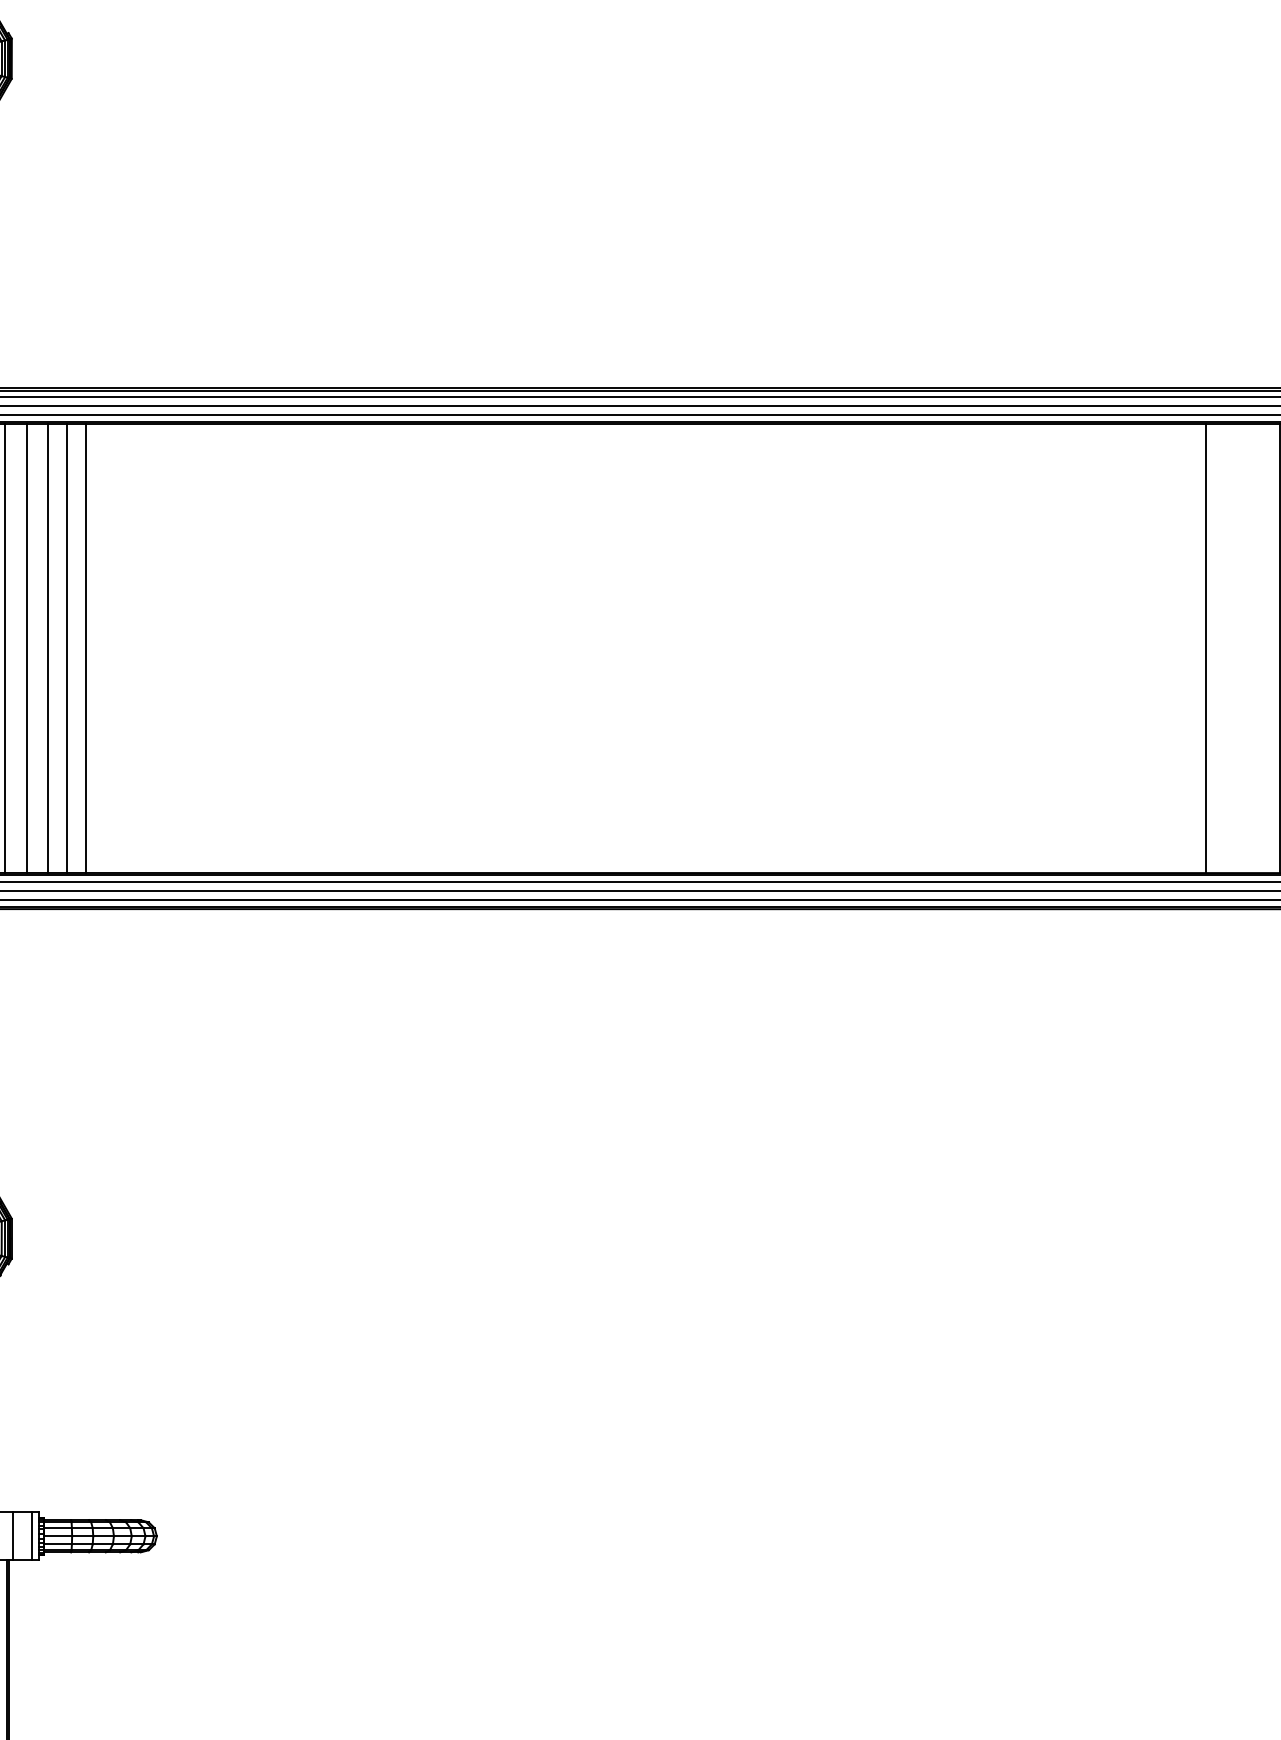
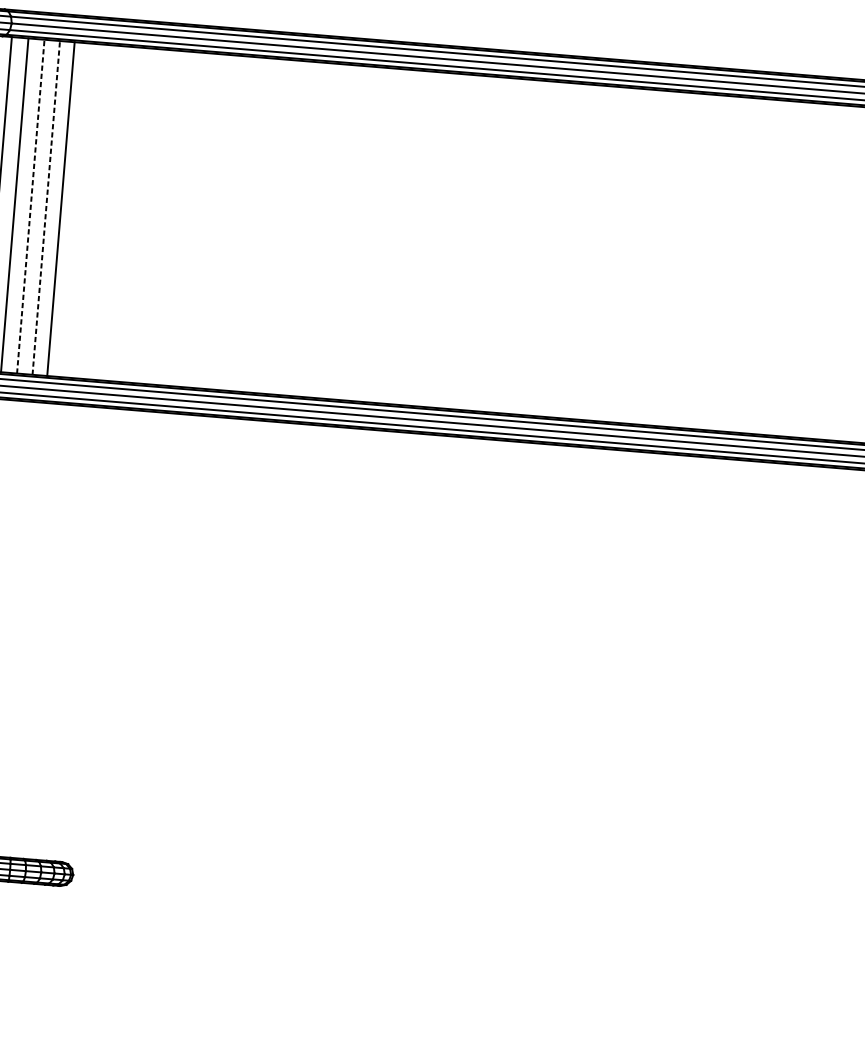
line: (26, 648) -> (30, 206), solid -> dashed
line: (47, 648) -> (46, 207), solid -> dashed
line: (85, 648) -> (74, 210), removed

